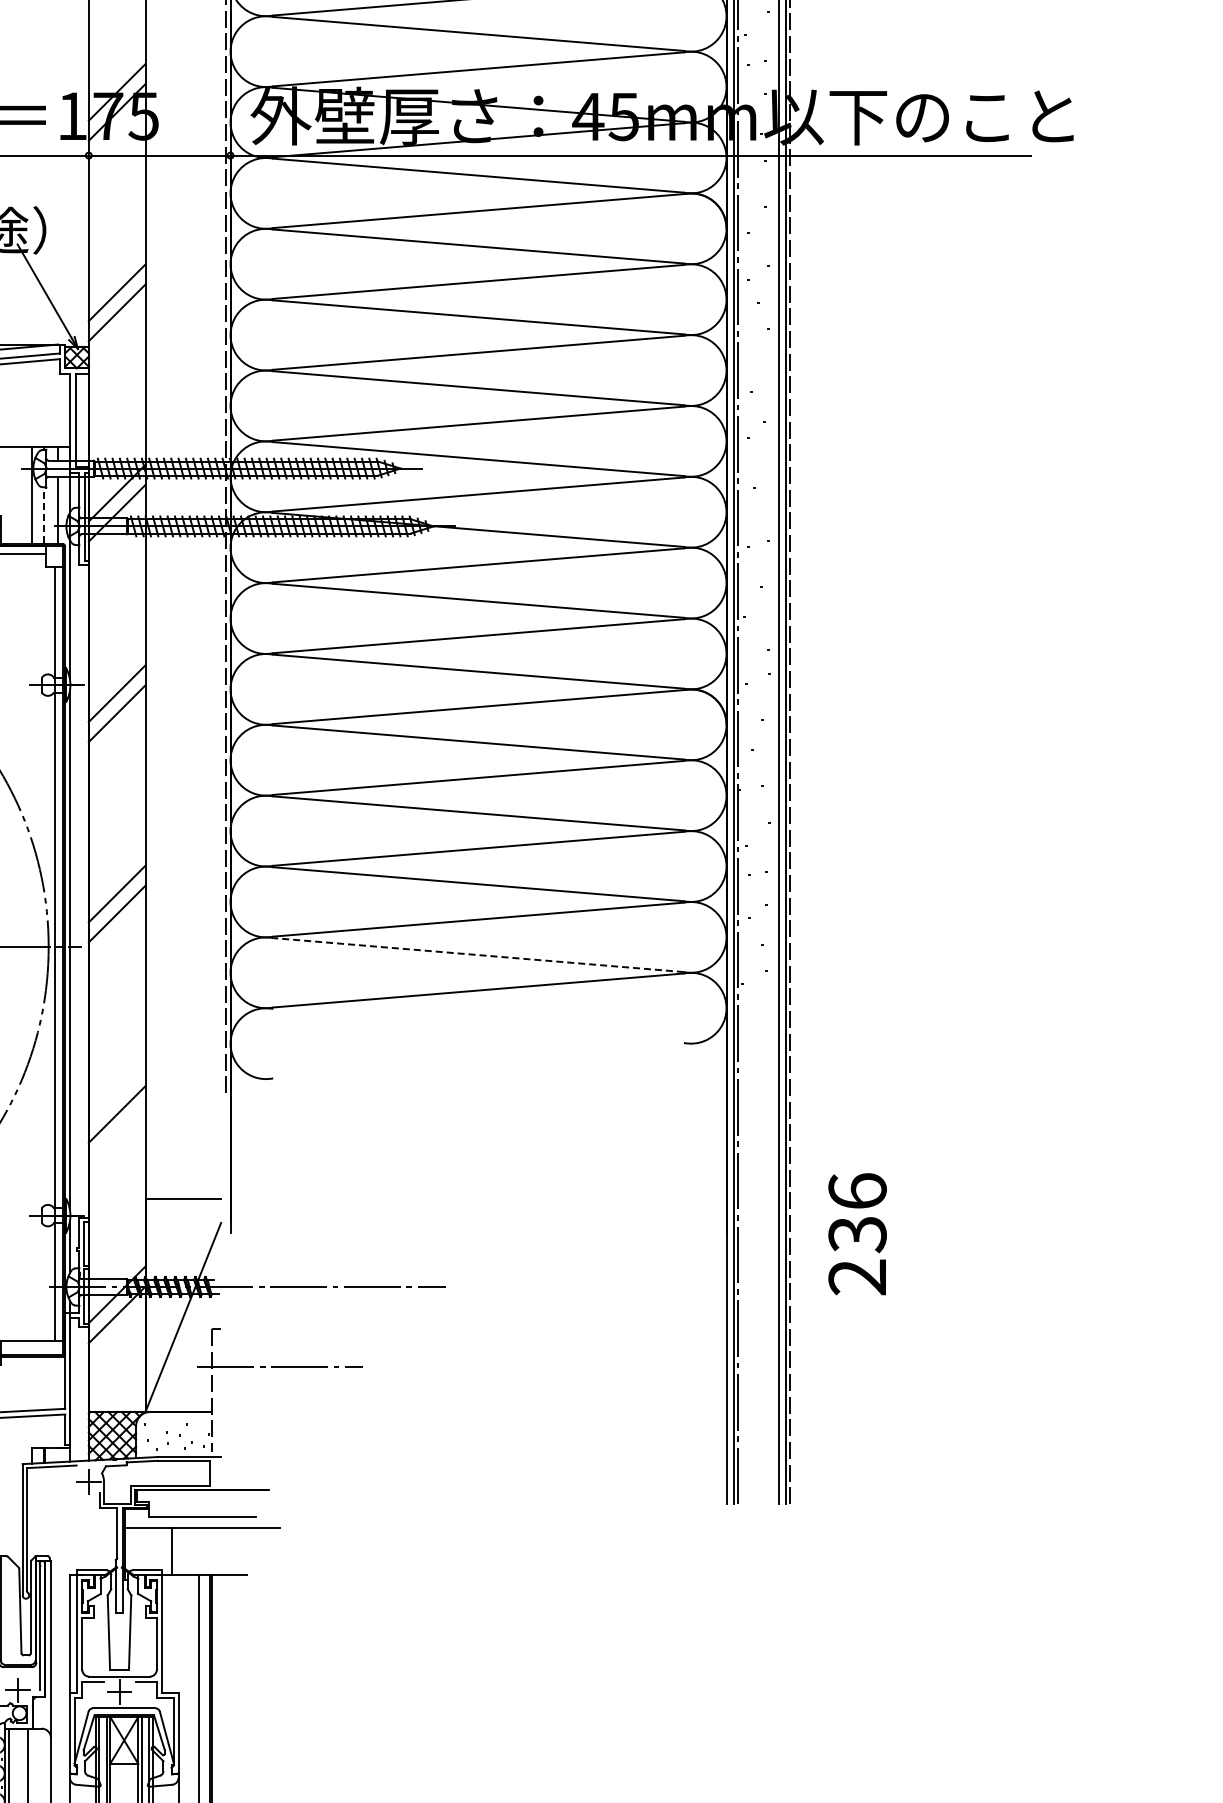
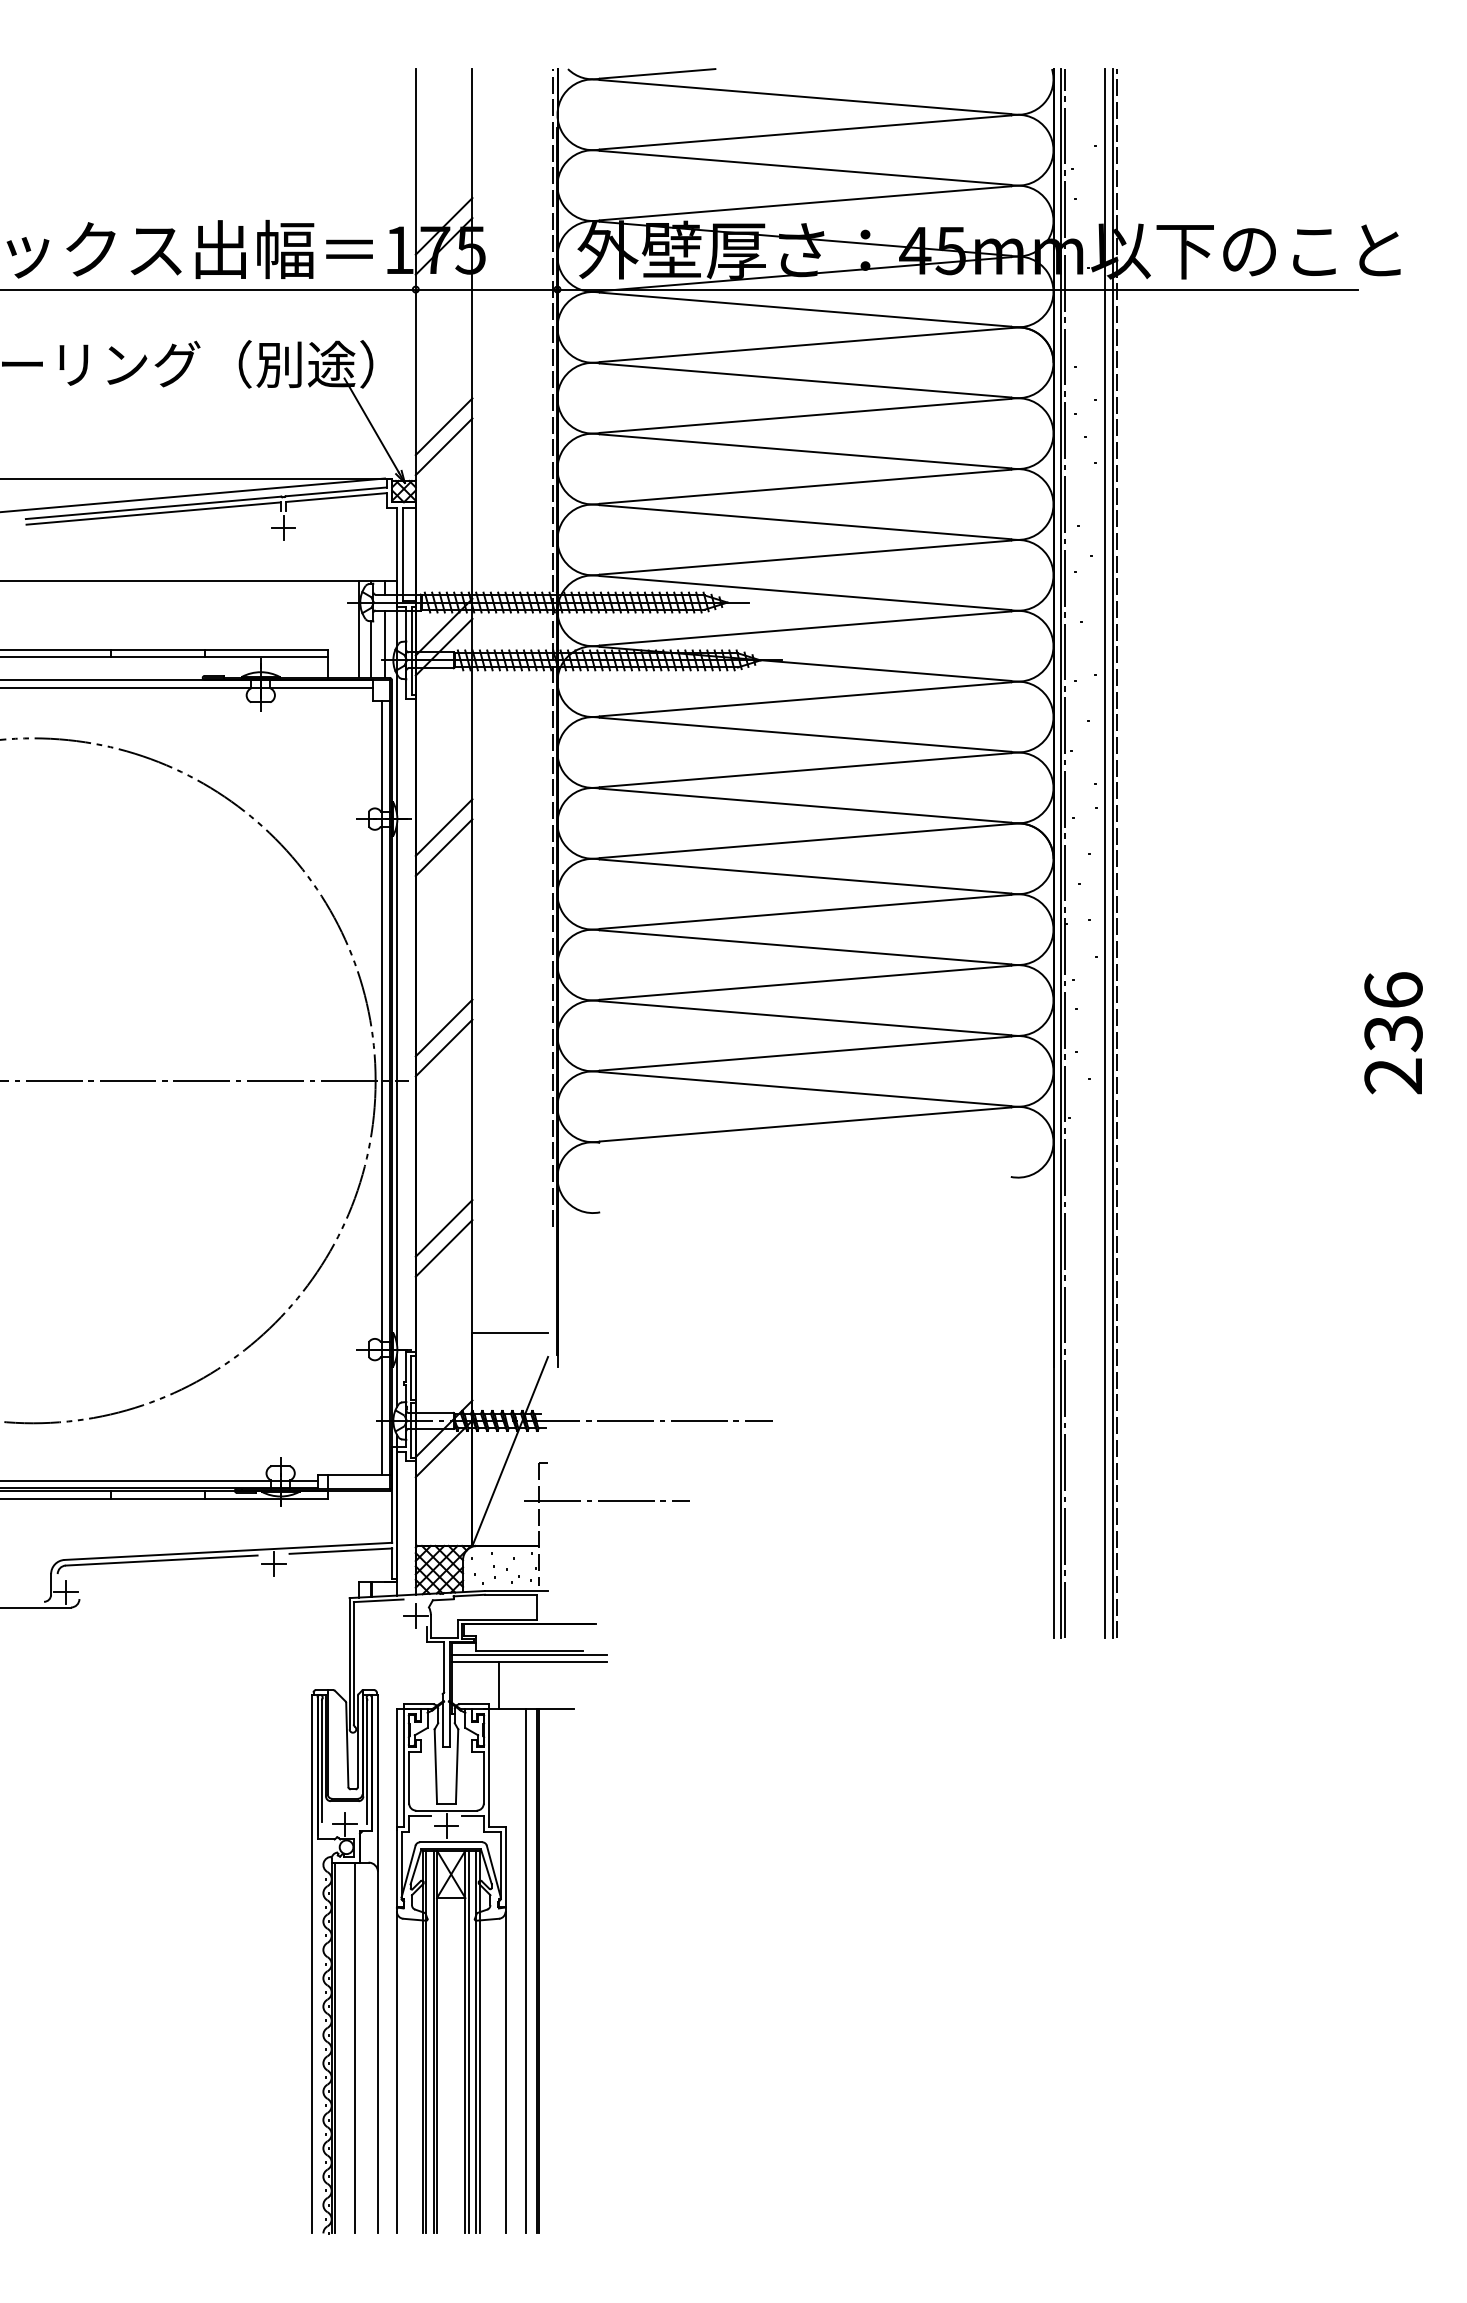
line: (43, 514) -> (370, 648), dashed -> solid
line: (477, 955) -> (804, 1089), dashed -> solid
line: (116, 1094) -> (443, 1228), added
text: (857, 1234) -> (1393, 1033), moved
line: (201, 1521) -> (528, 1655), added

